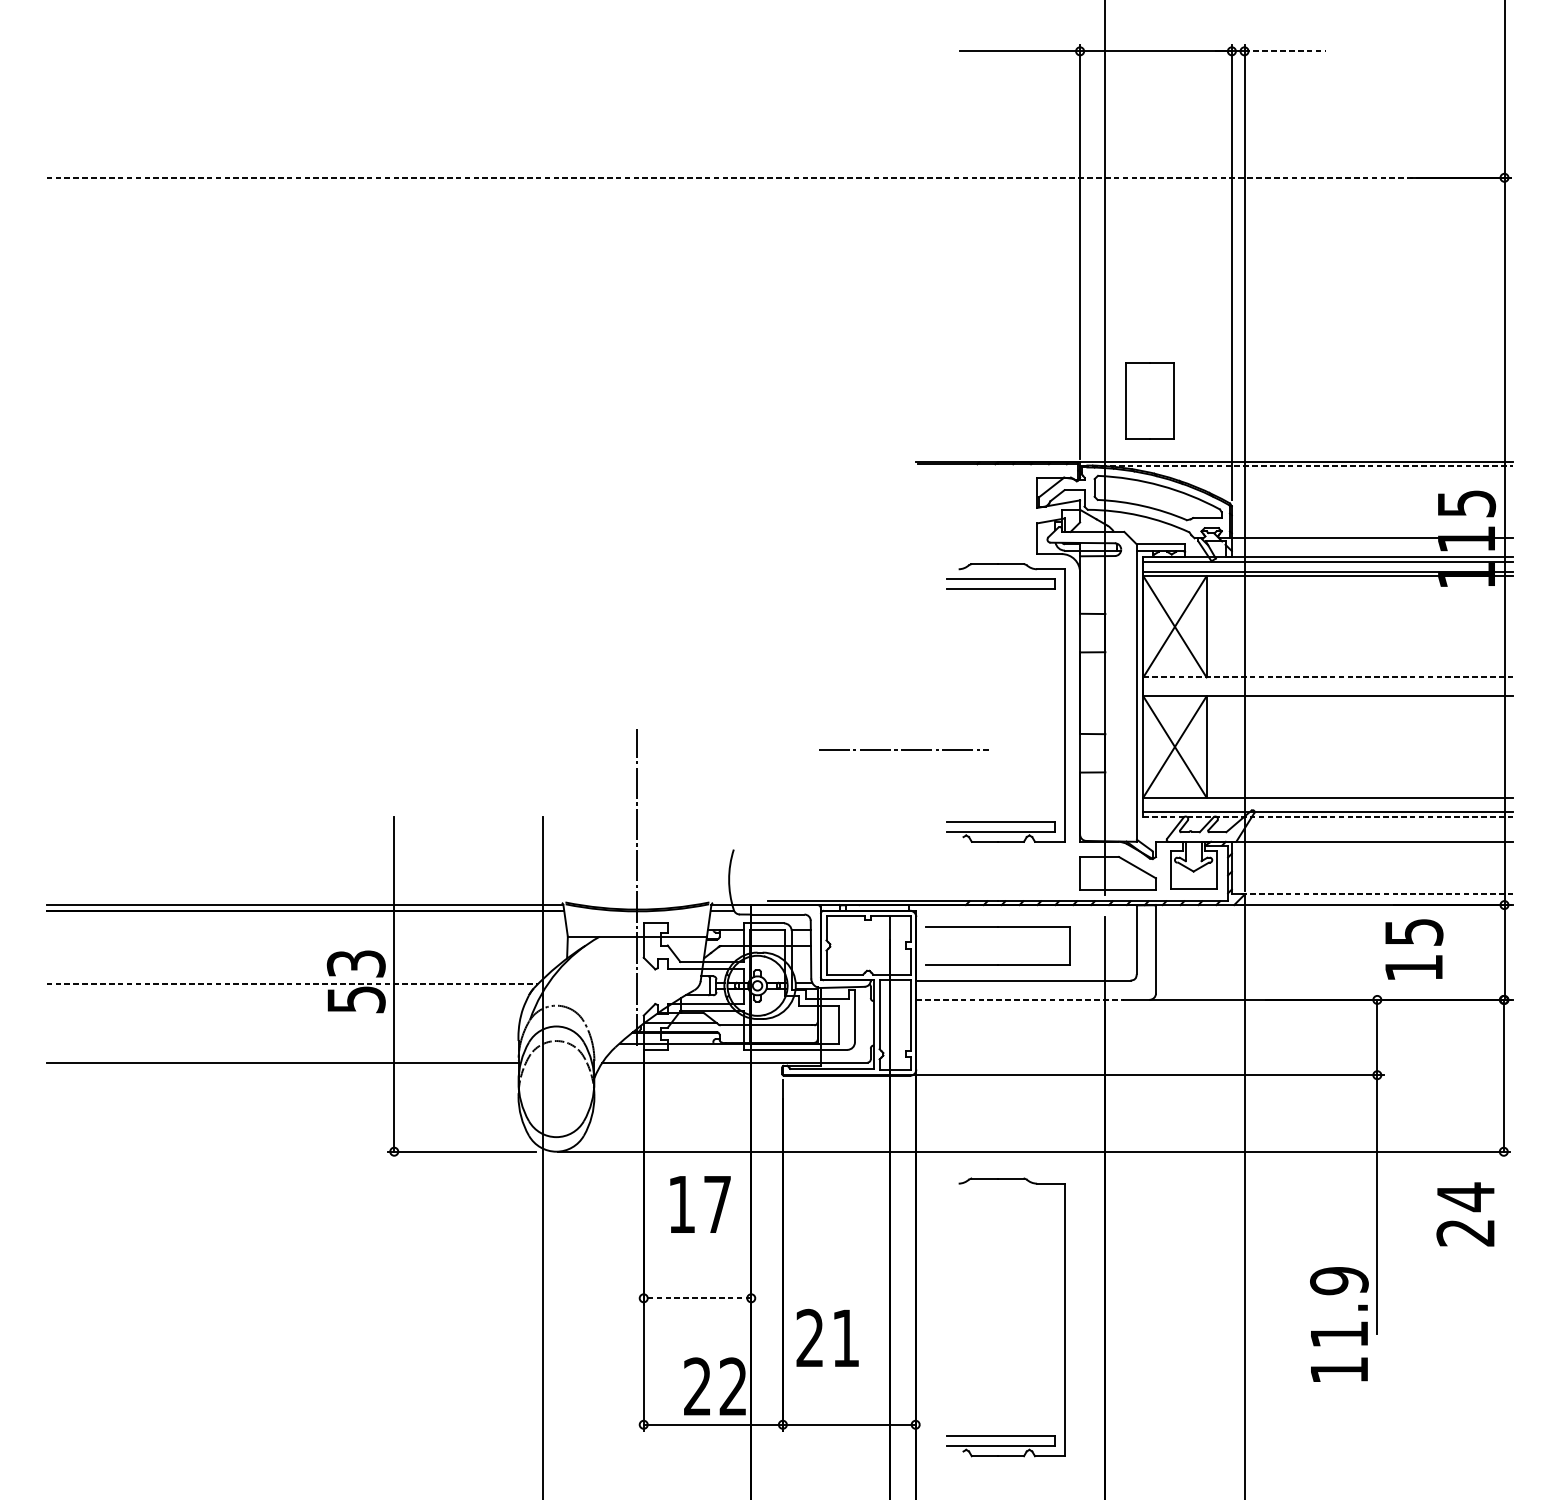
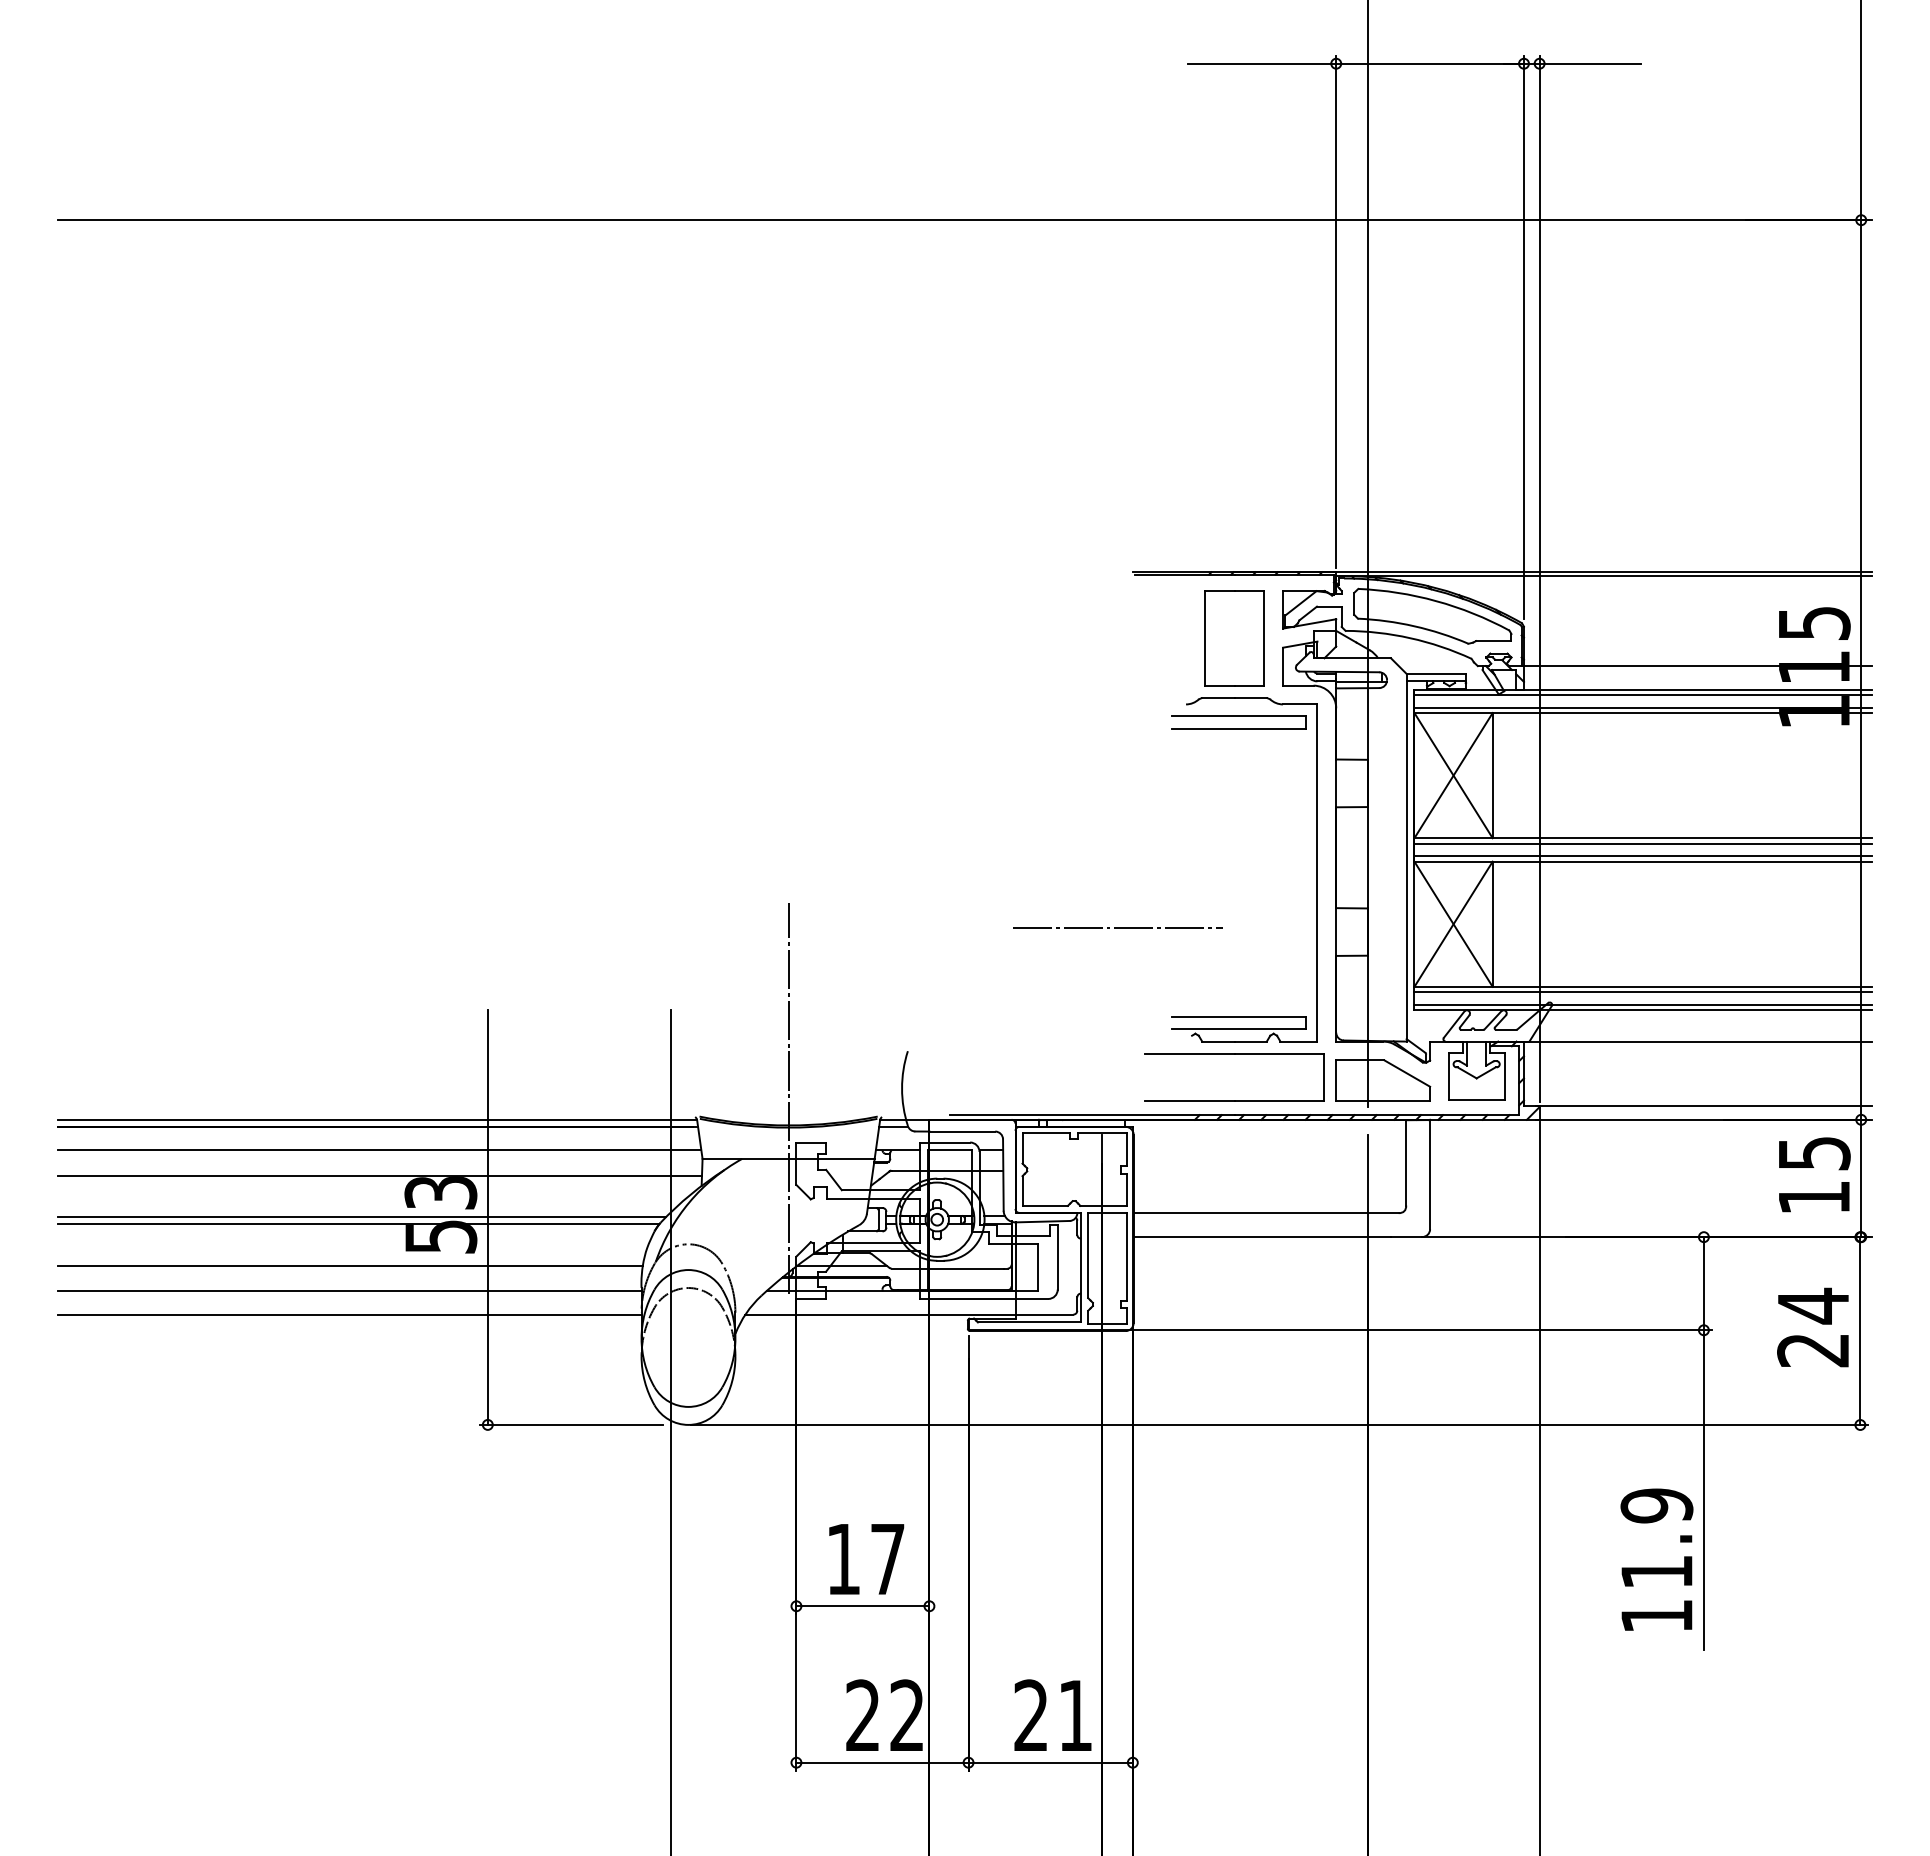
line: (1285, 51) -> (1590, 63), dashed -> solid
line: (780, 178) -> (965, 220), dashed -> solid
part: (1149, 401) -> (1234, 638), moved
line: (1298, 465) -> (1606, 576), dashed -> solid
line: (1328, 677) -> (1643, 838), dashed -> solid
line: (1328, 681) -> (1643, 843), added
line: (1328, 692) -> (1643, 856), added
line: (1328, 802) -> (1643, 992), added
line: (1328, 816) -> (1643, 1010), dashed -> solid
line: (1377, 893) -> (1704, 1105), dashed -> solid
part: (997, 927) -> (1234, 1054), moved
line: (306, 929) -> (379, 1150), added
text: (1414, 949) -> (1814, 1174), moved
line: (306, 950) -> (379, 1175), added
line: (292, 984) -> (362, 1217), dashed -> solid
line: (289, 989) -> (358, 1224), added
line: (1020, 1000) -> (1262, 1237), dashed -> solid
line: (282, 1022) -> (349, 1265), added
line: (282, 1043) -> (349, 1291), added
text: (700, 1204) -> (866, 1559), moved
text: (1465, 1214) -> (1812, 1327), moved
line: (697, 1298) -> (862, 1606), dashed -> solid
part: (1064, 1317) -> (1316, 1629), removed
text: (1339, 1324) -> (1656, 1559), moved
text: (827, 1337) -> (1052, 1714), moved

